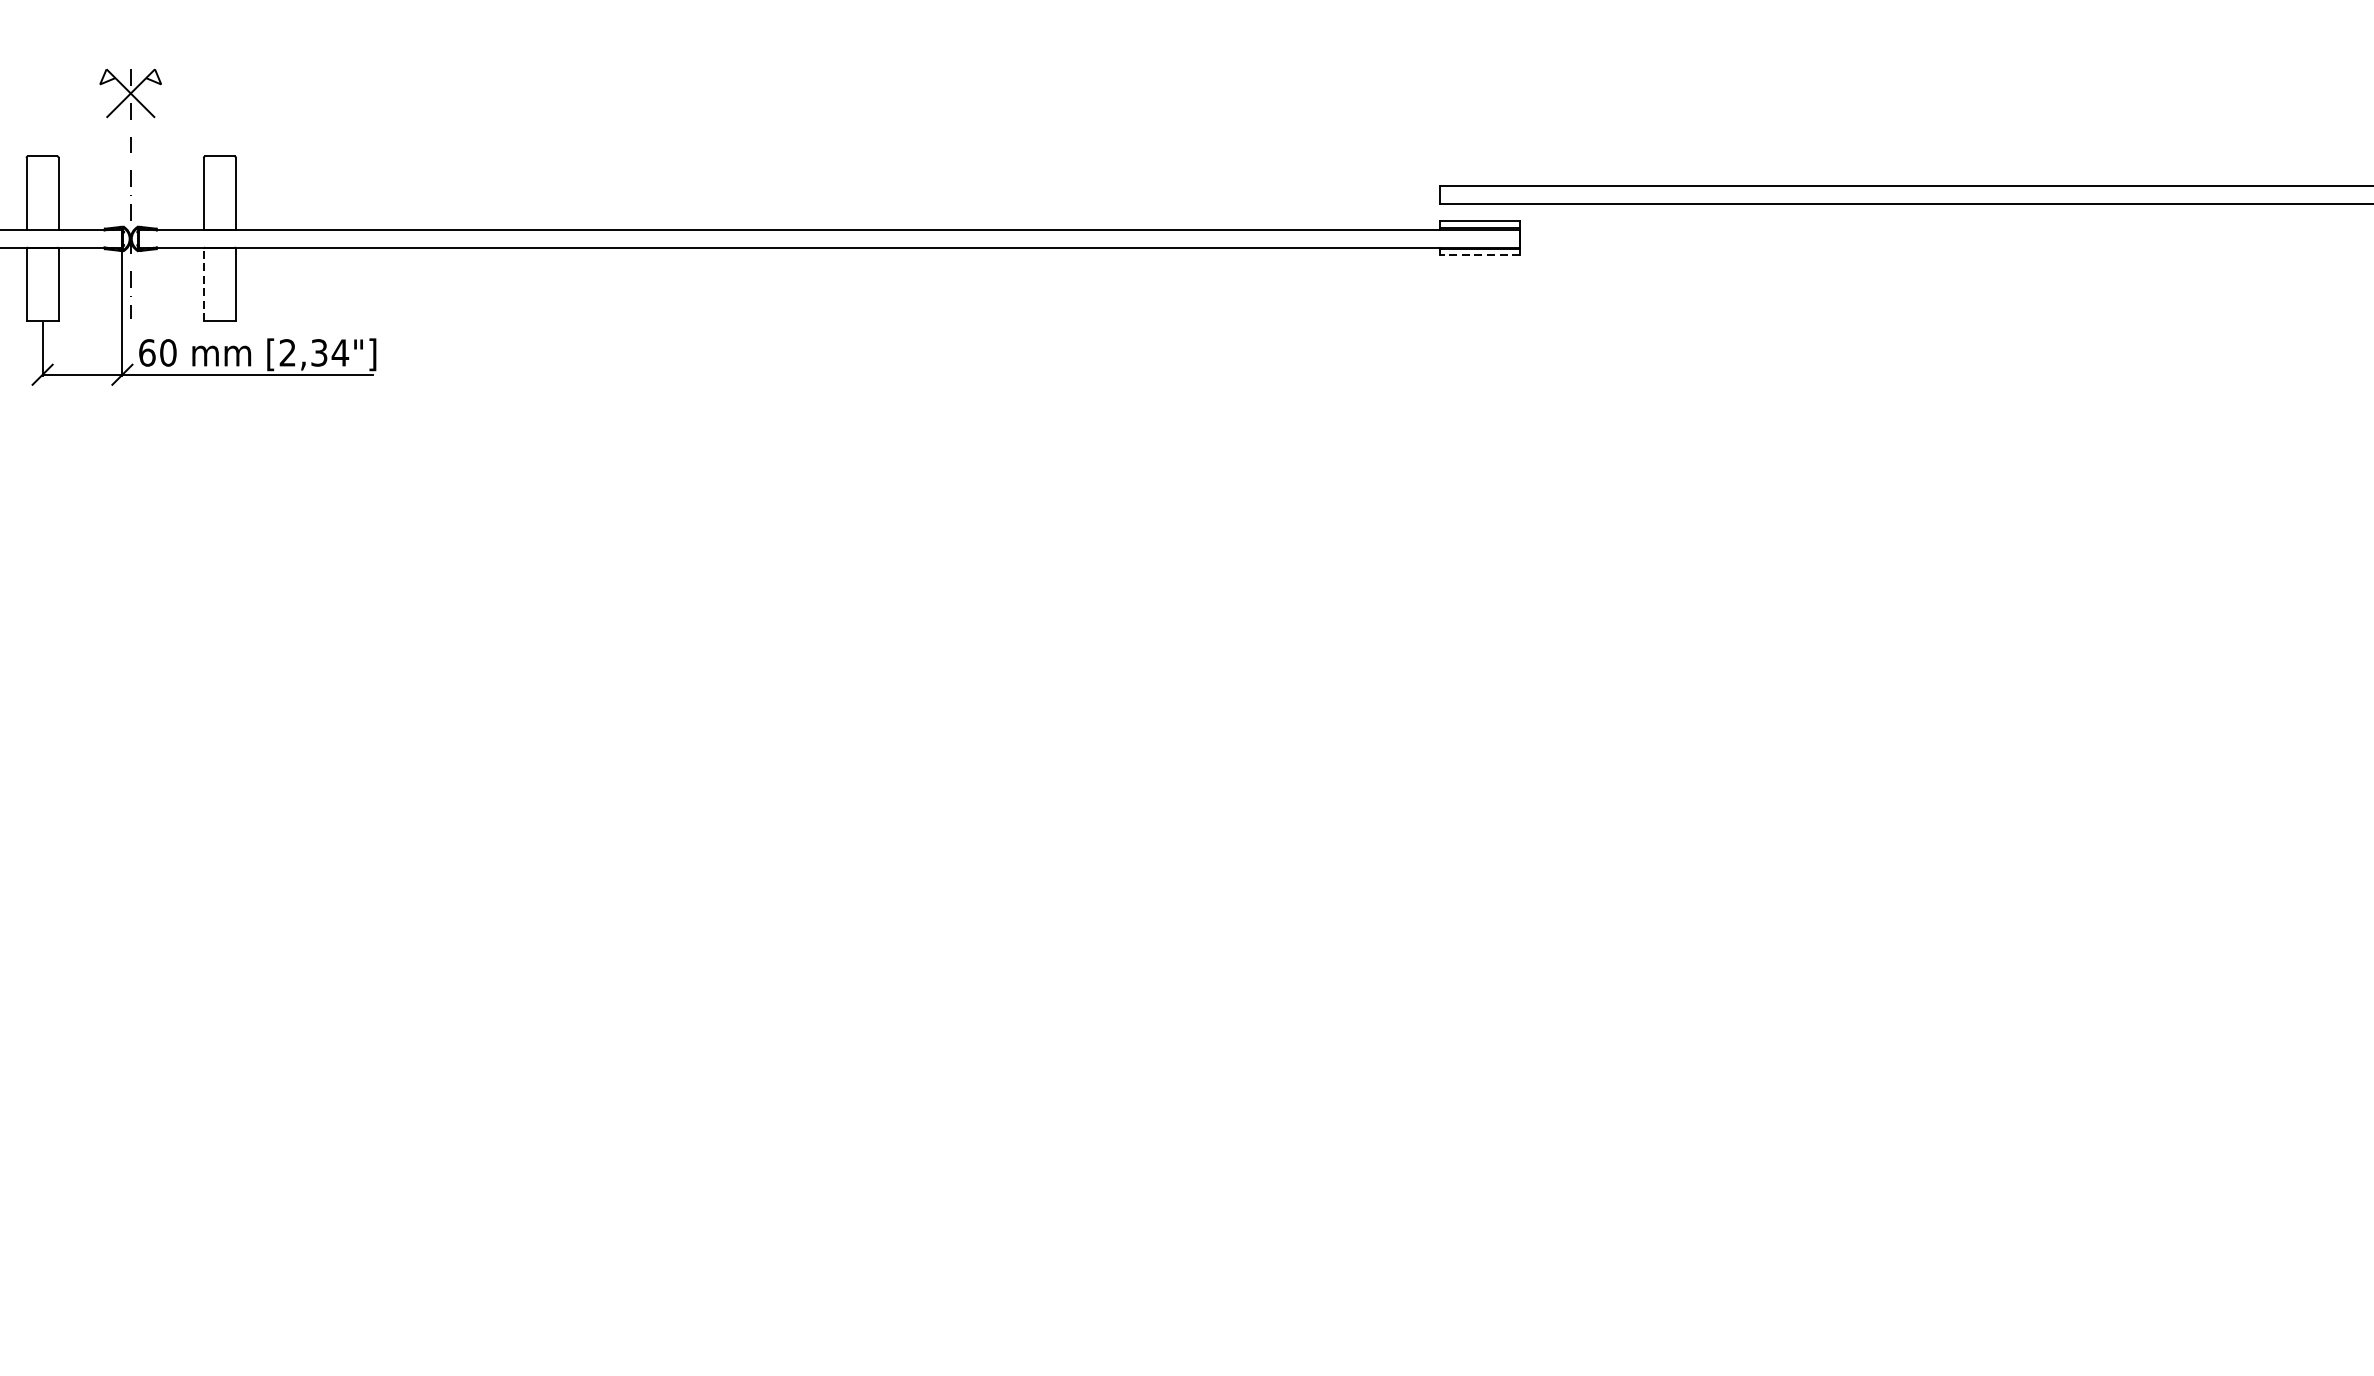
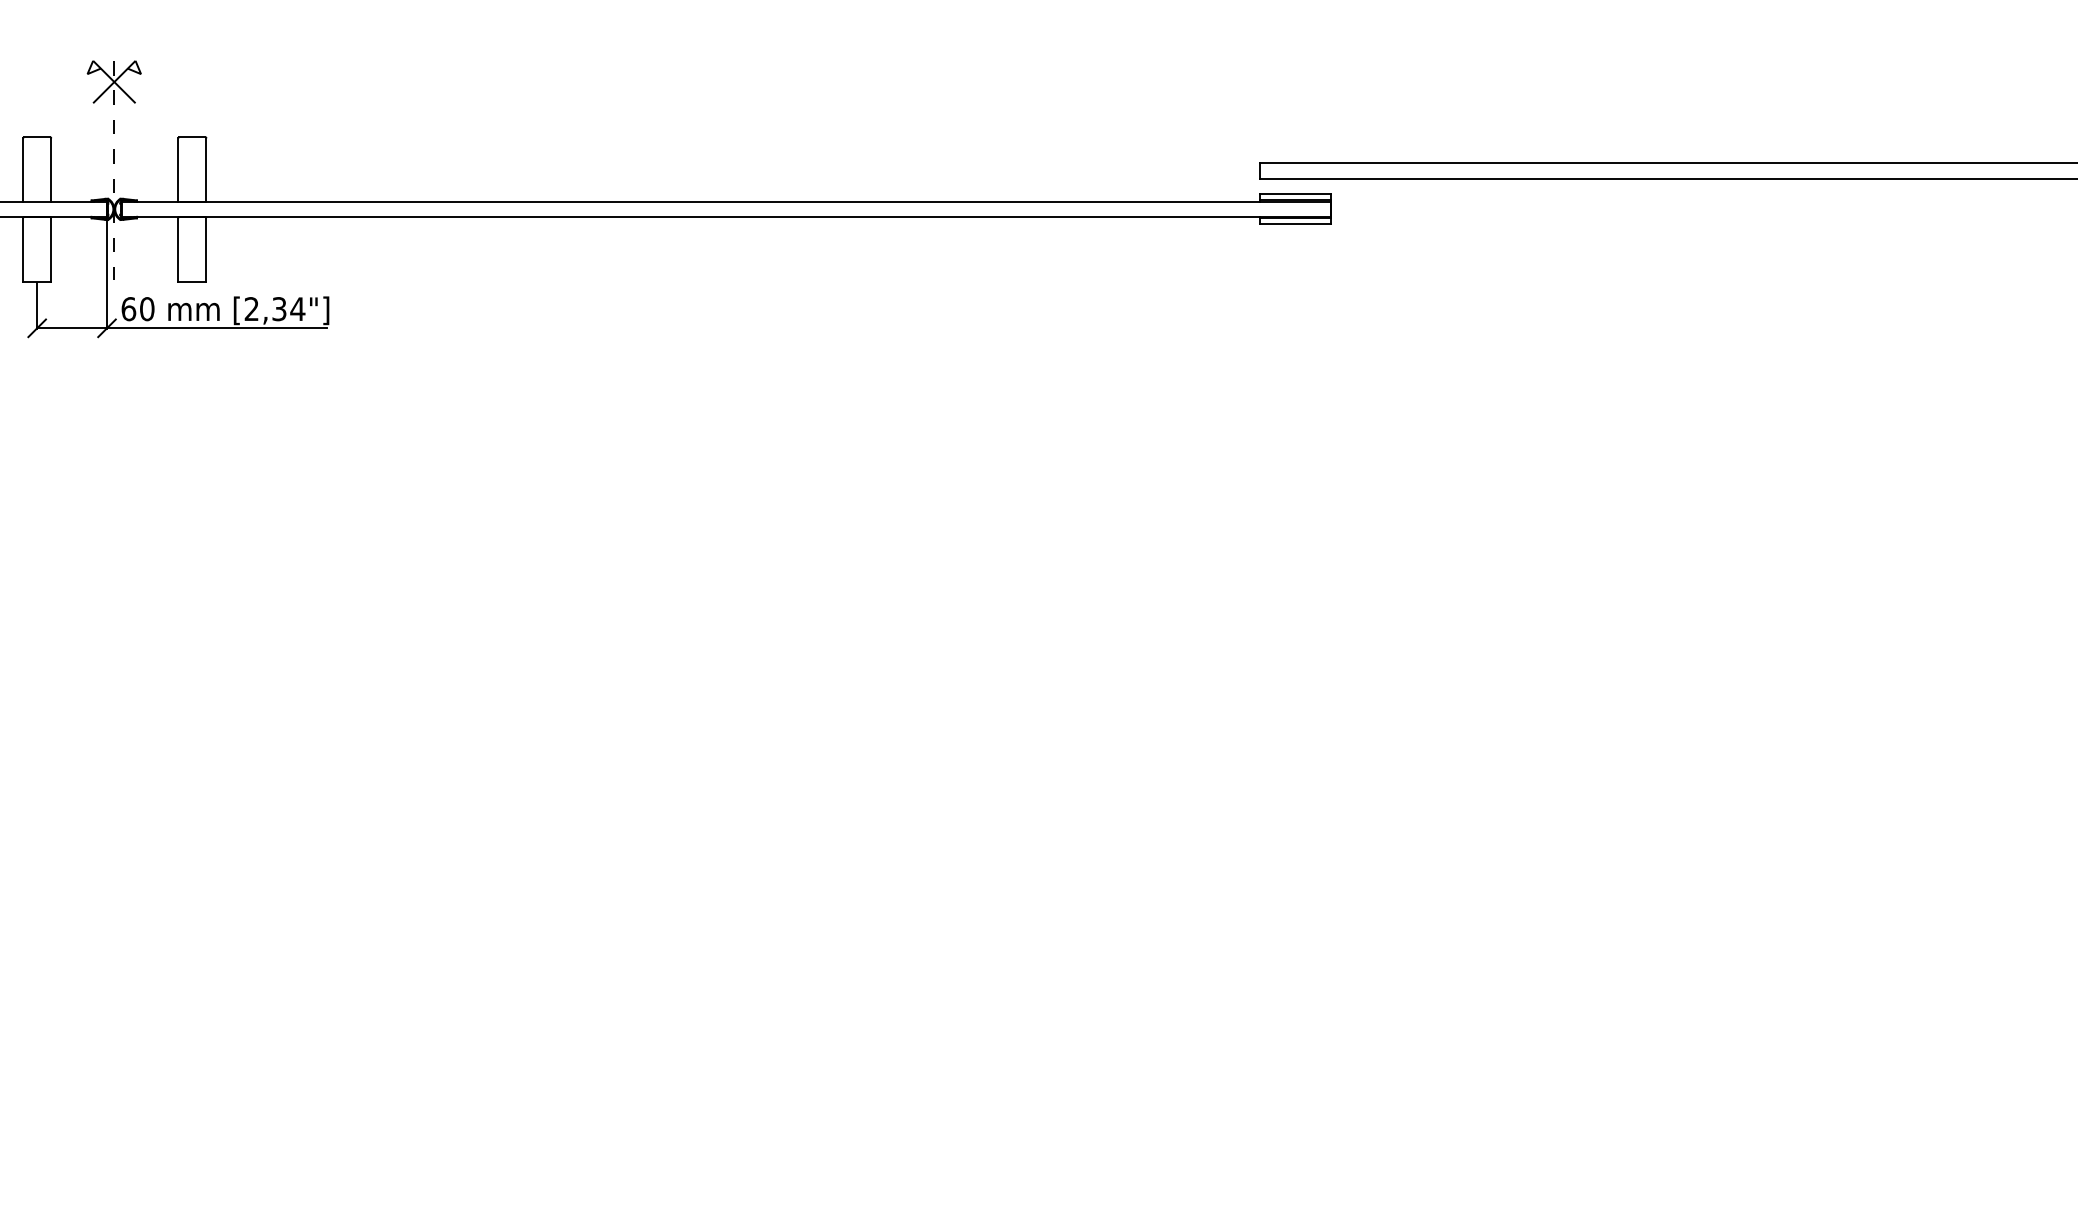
line: (1478, 255) -> (1294, 223), dashed -> solid
line: (204, 284) -> (178, 249), dashed -> solid

